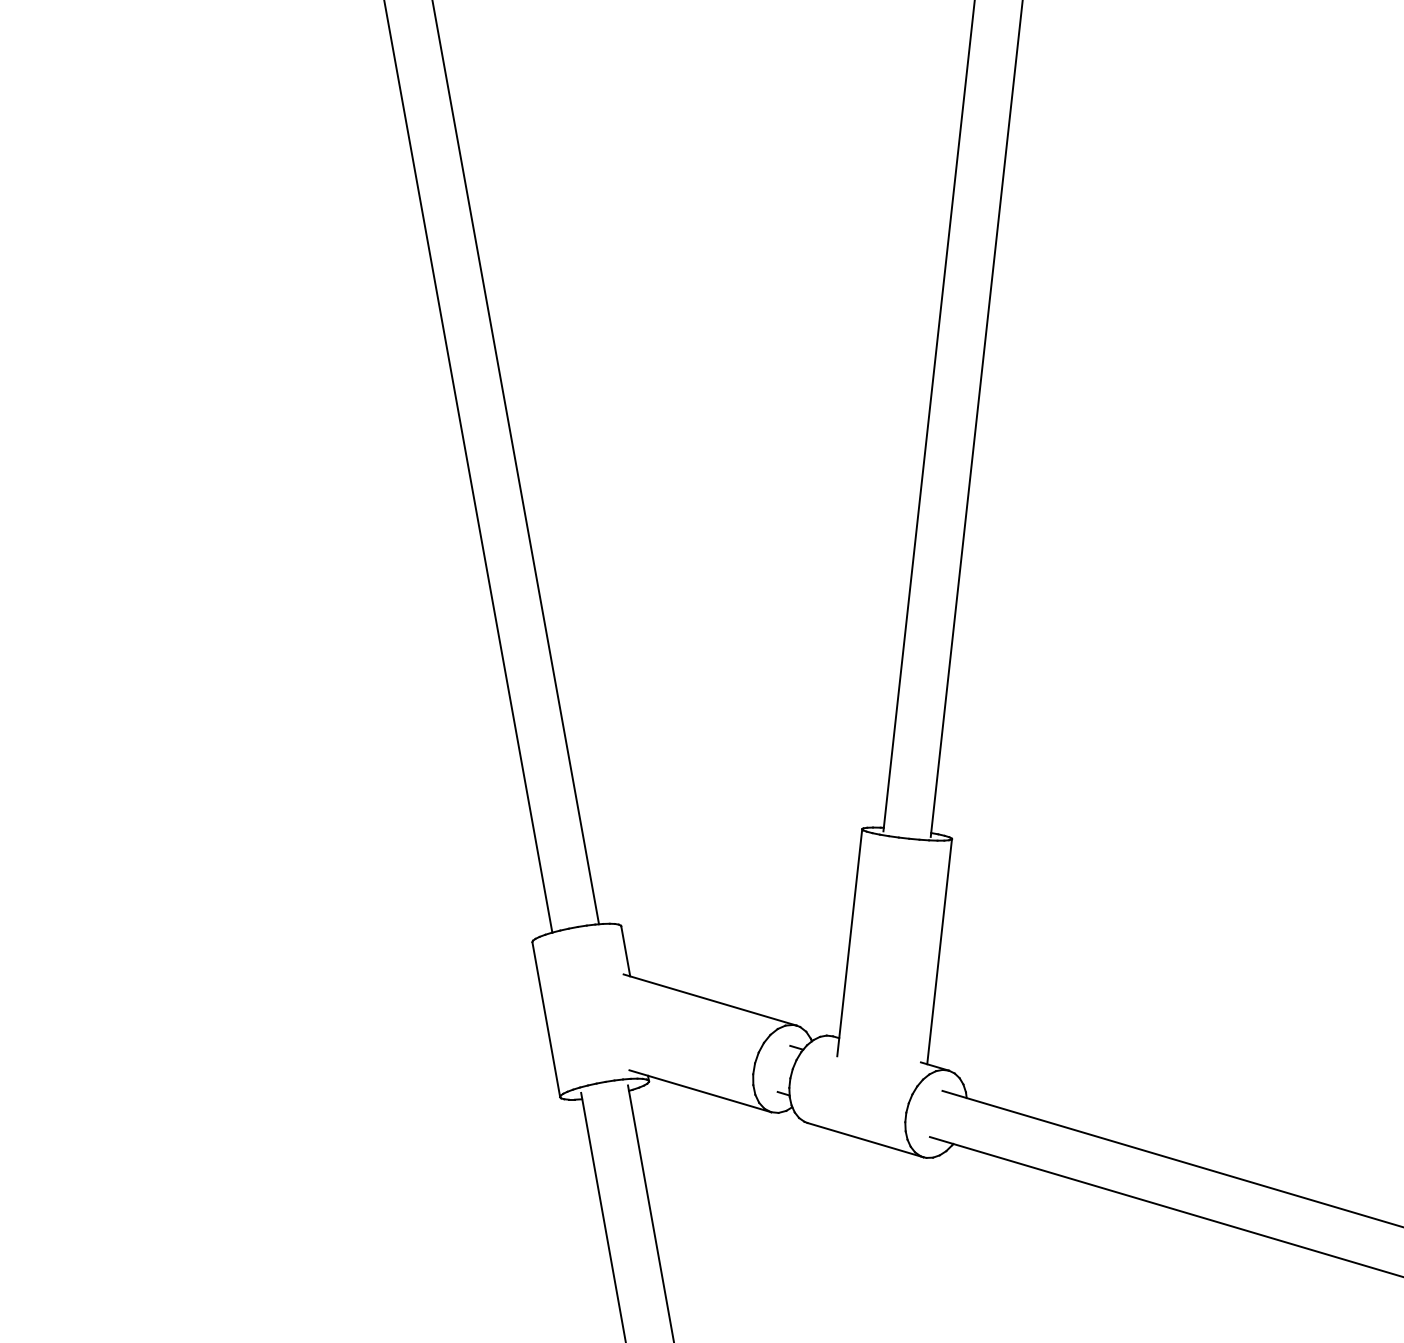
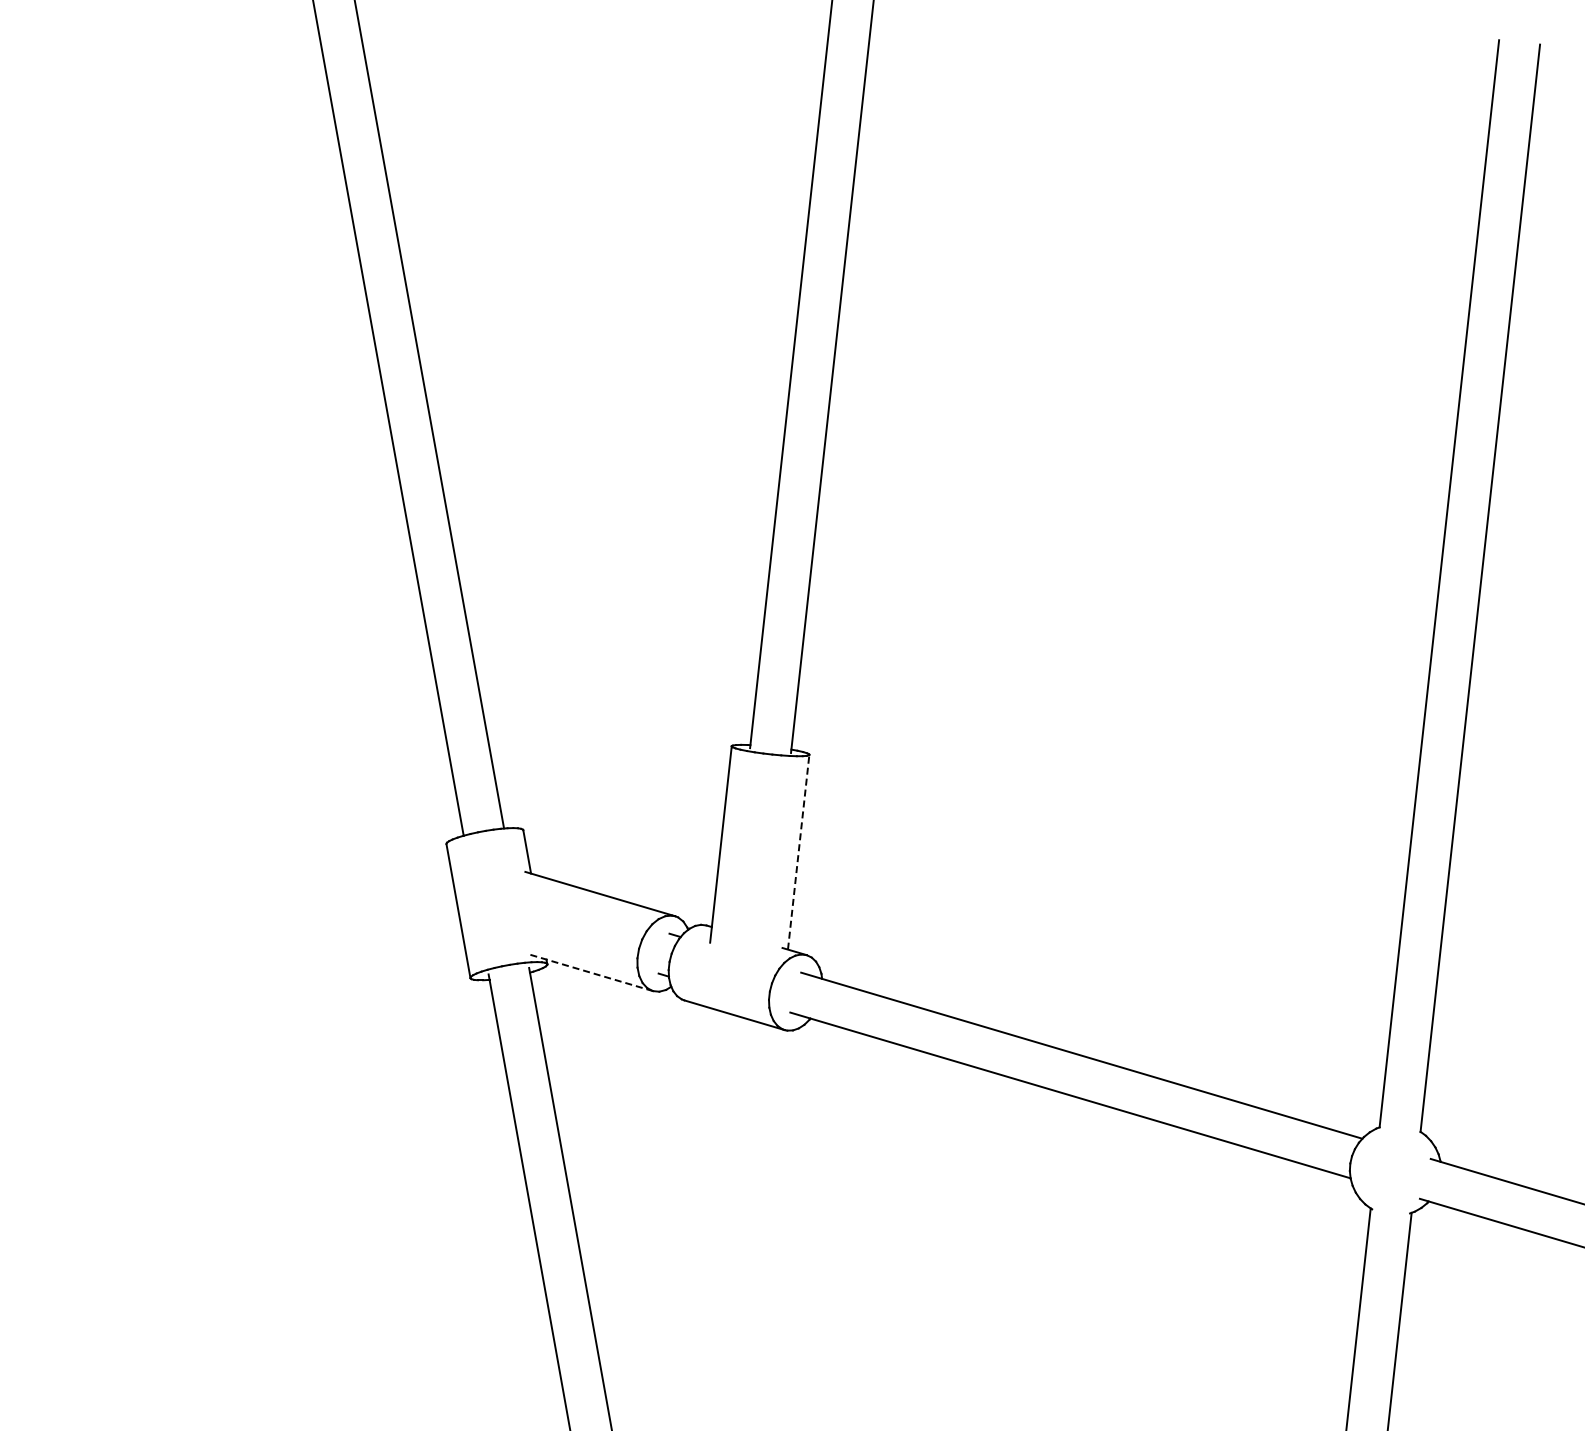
line: (939, 951) -> (798, 852), solid -> dashed
line: (700, 1090) -> (591, 972), solid -> dashed

